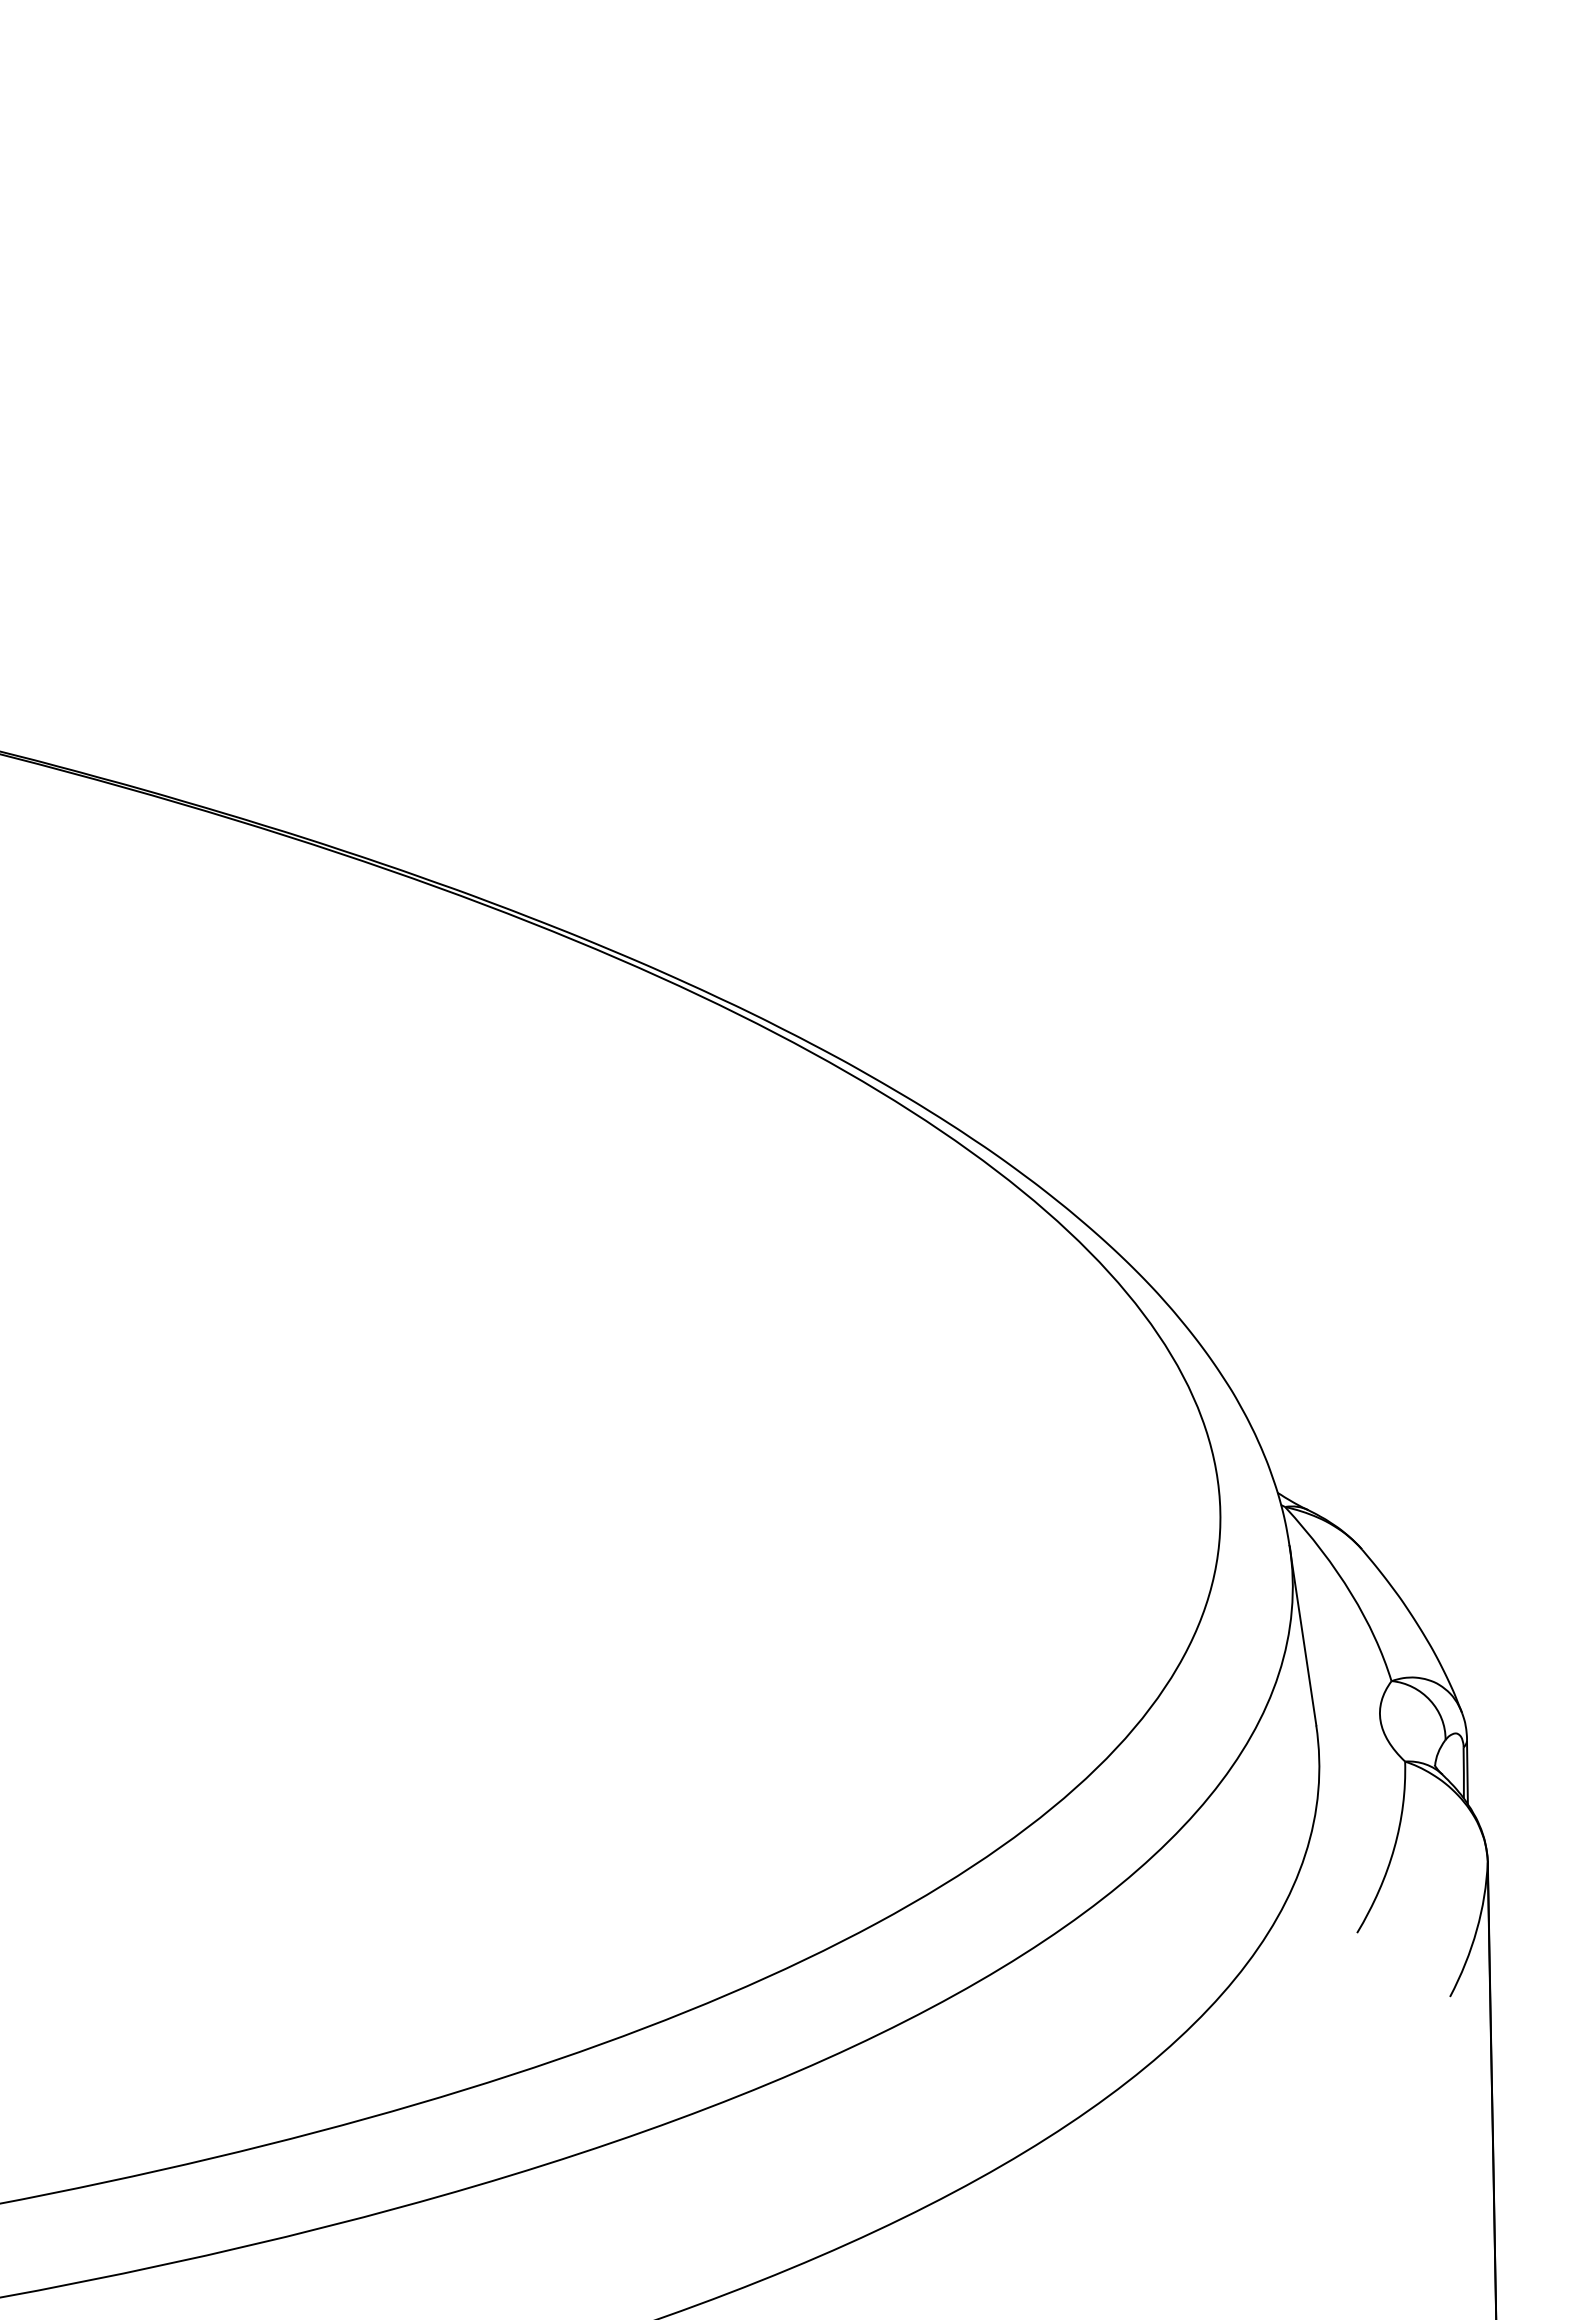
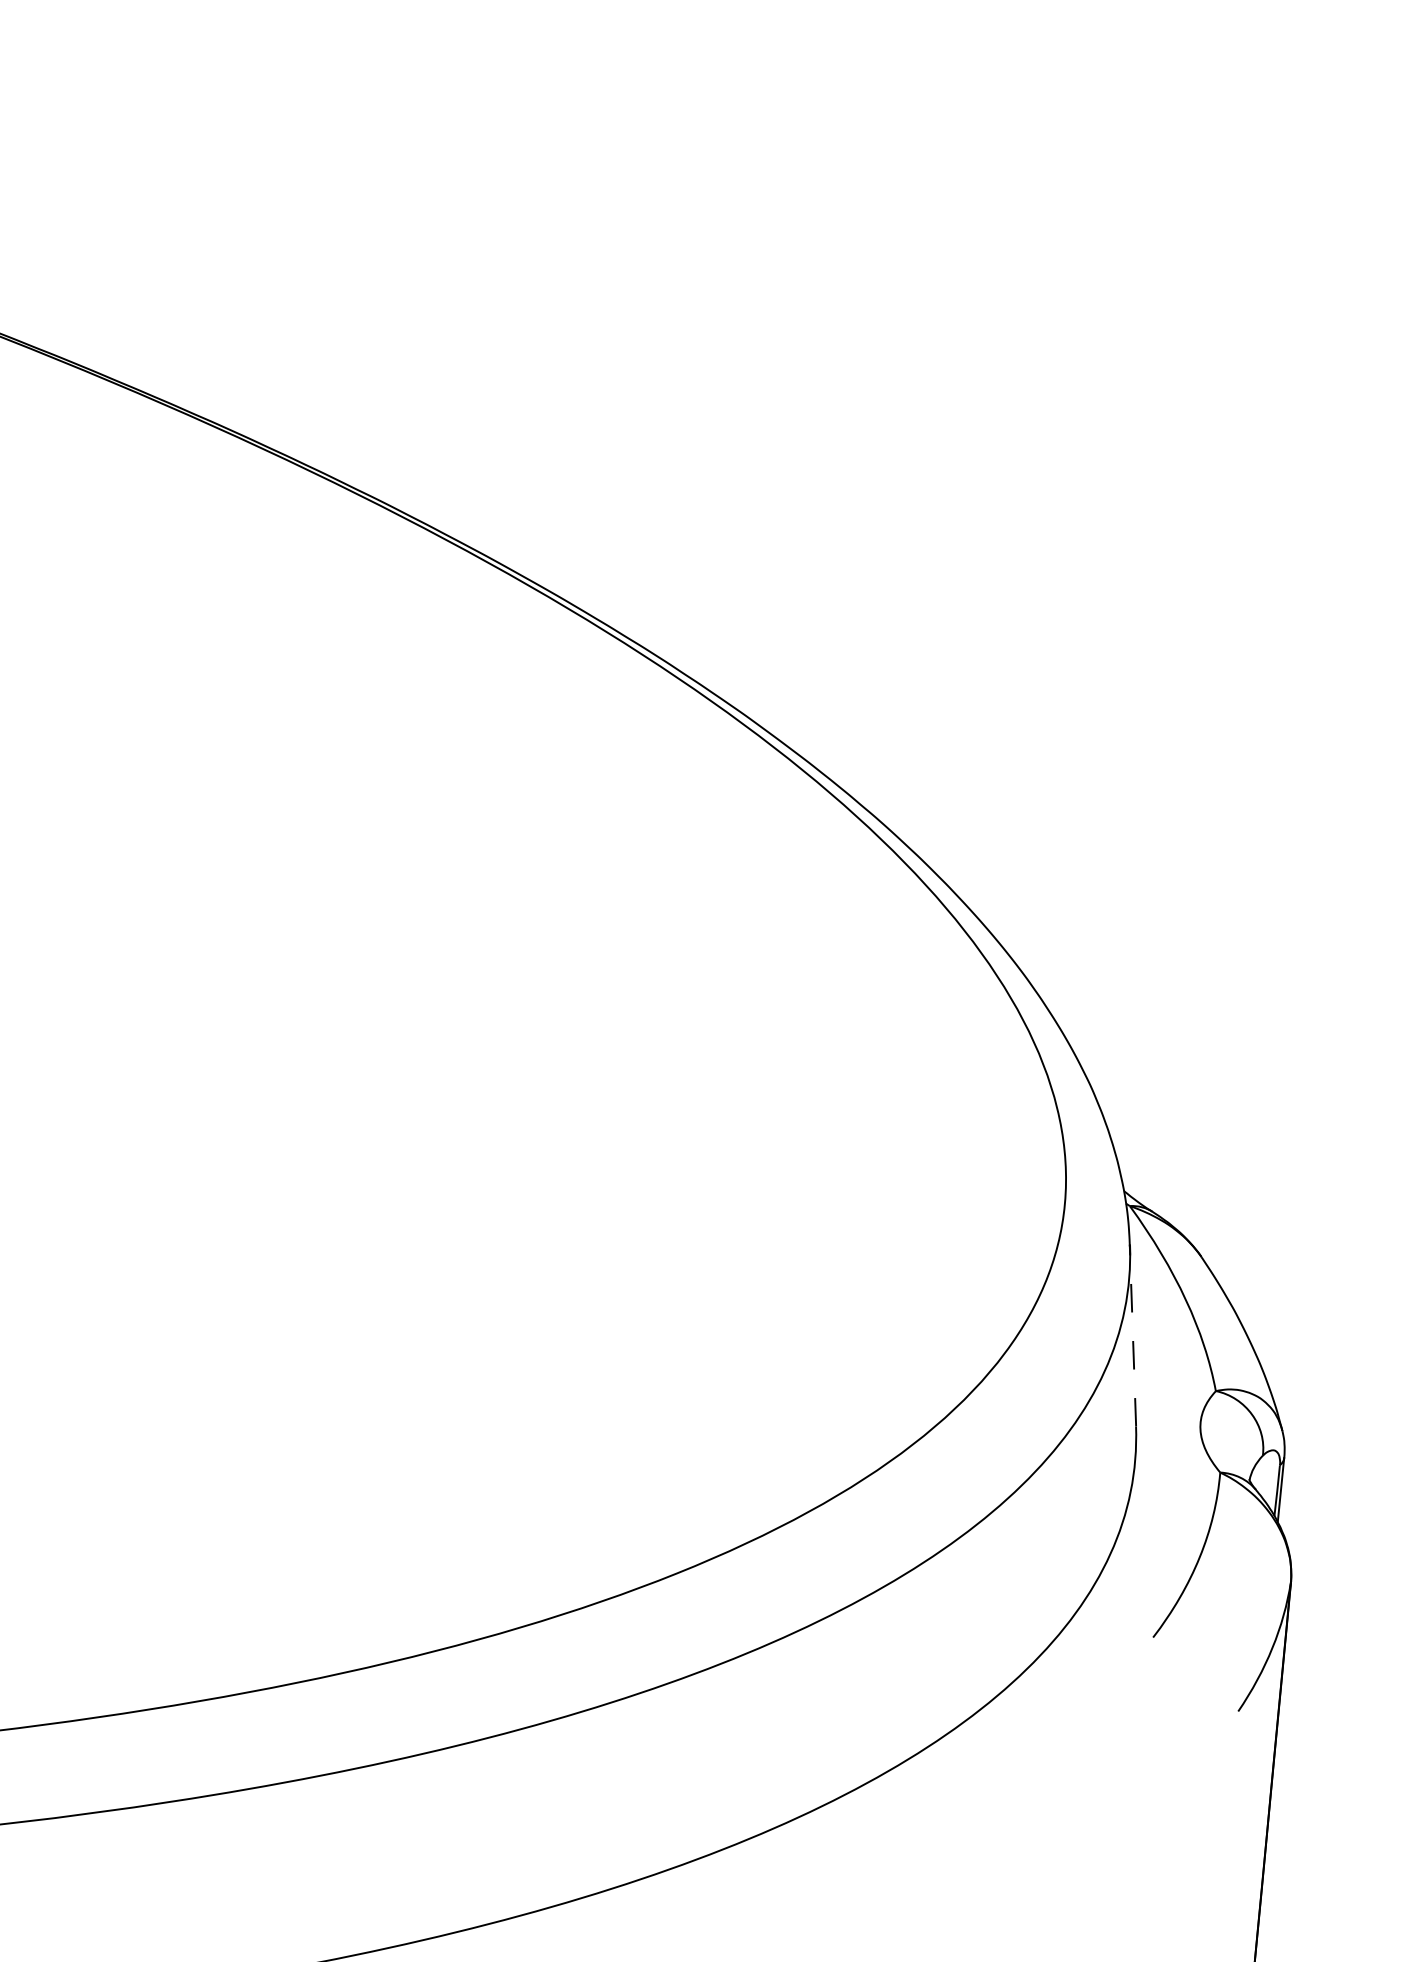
line: (1302, 1635) -> (1132, 1335), solid -> dashed

